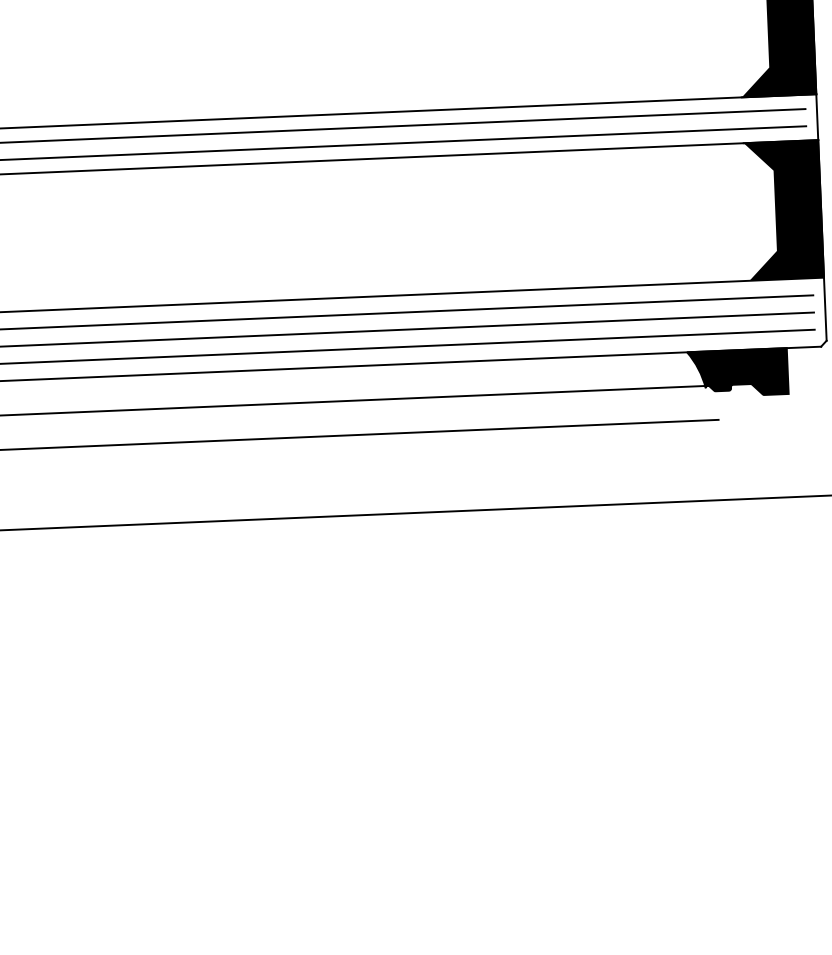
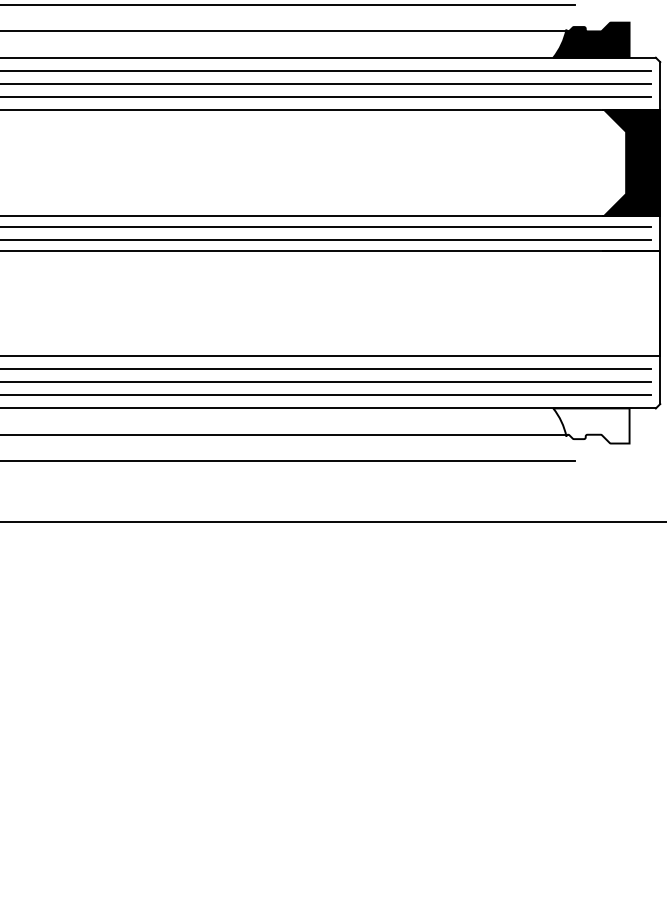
fill: (783, 209) -> (631, 302), removed
fill: (737, 372) -> (591, 425), removed

